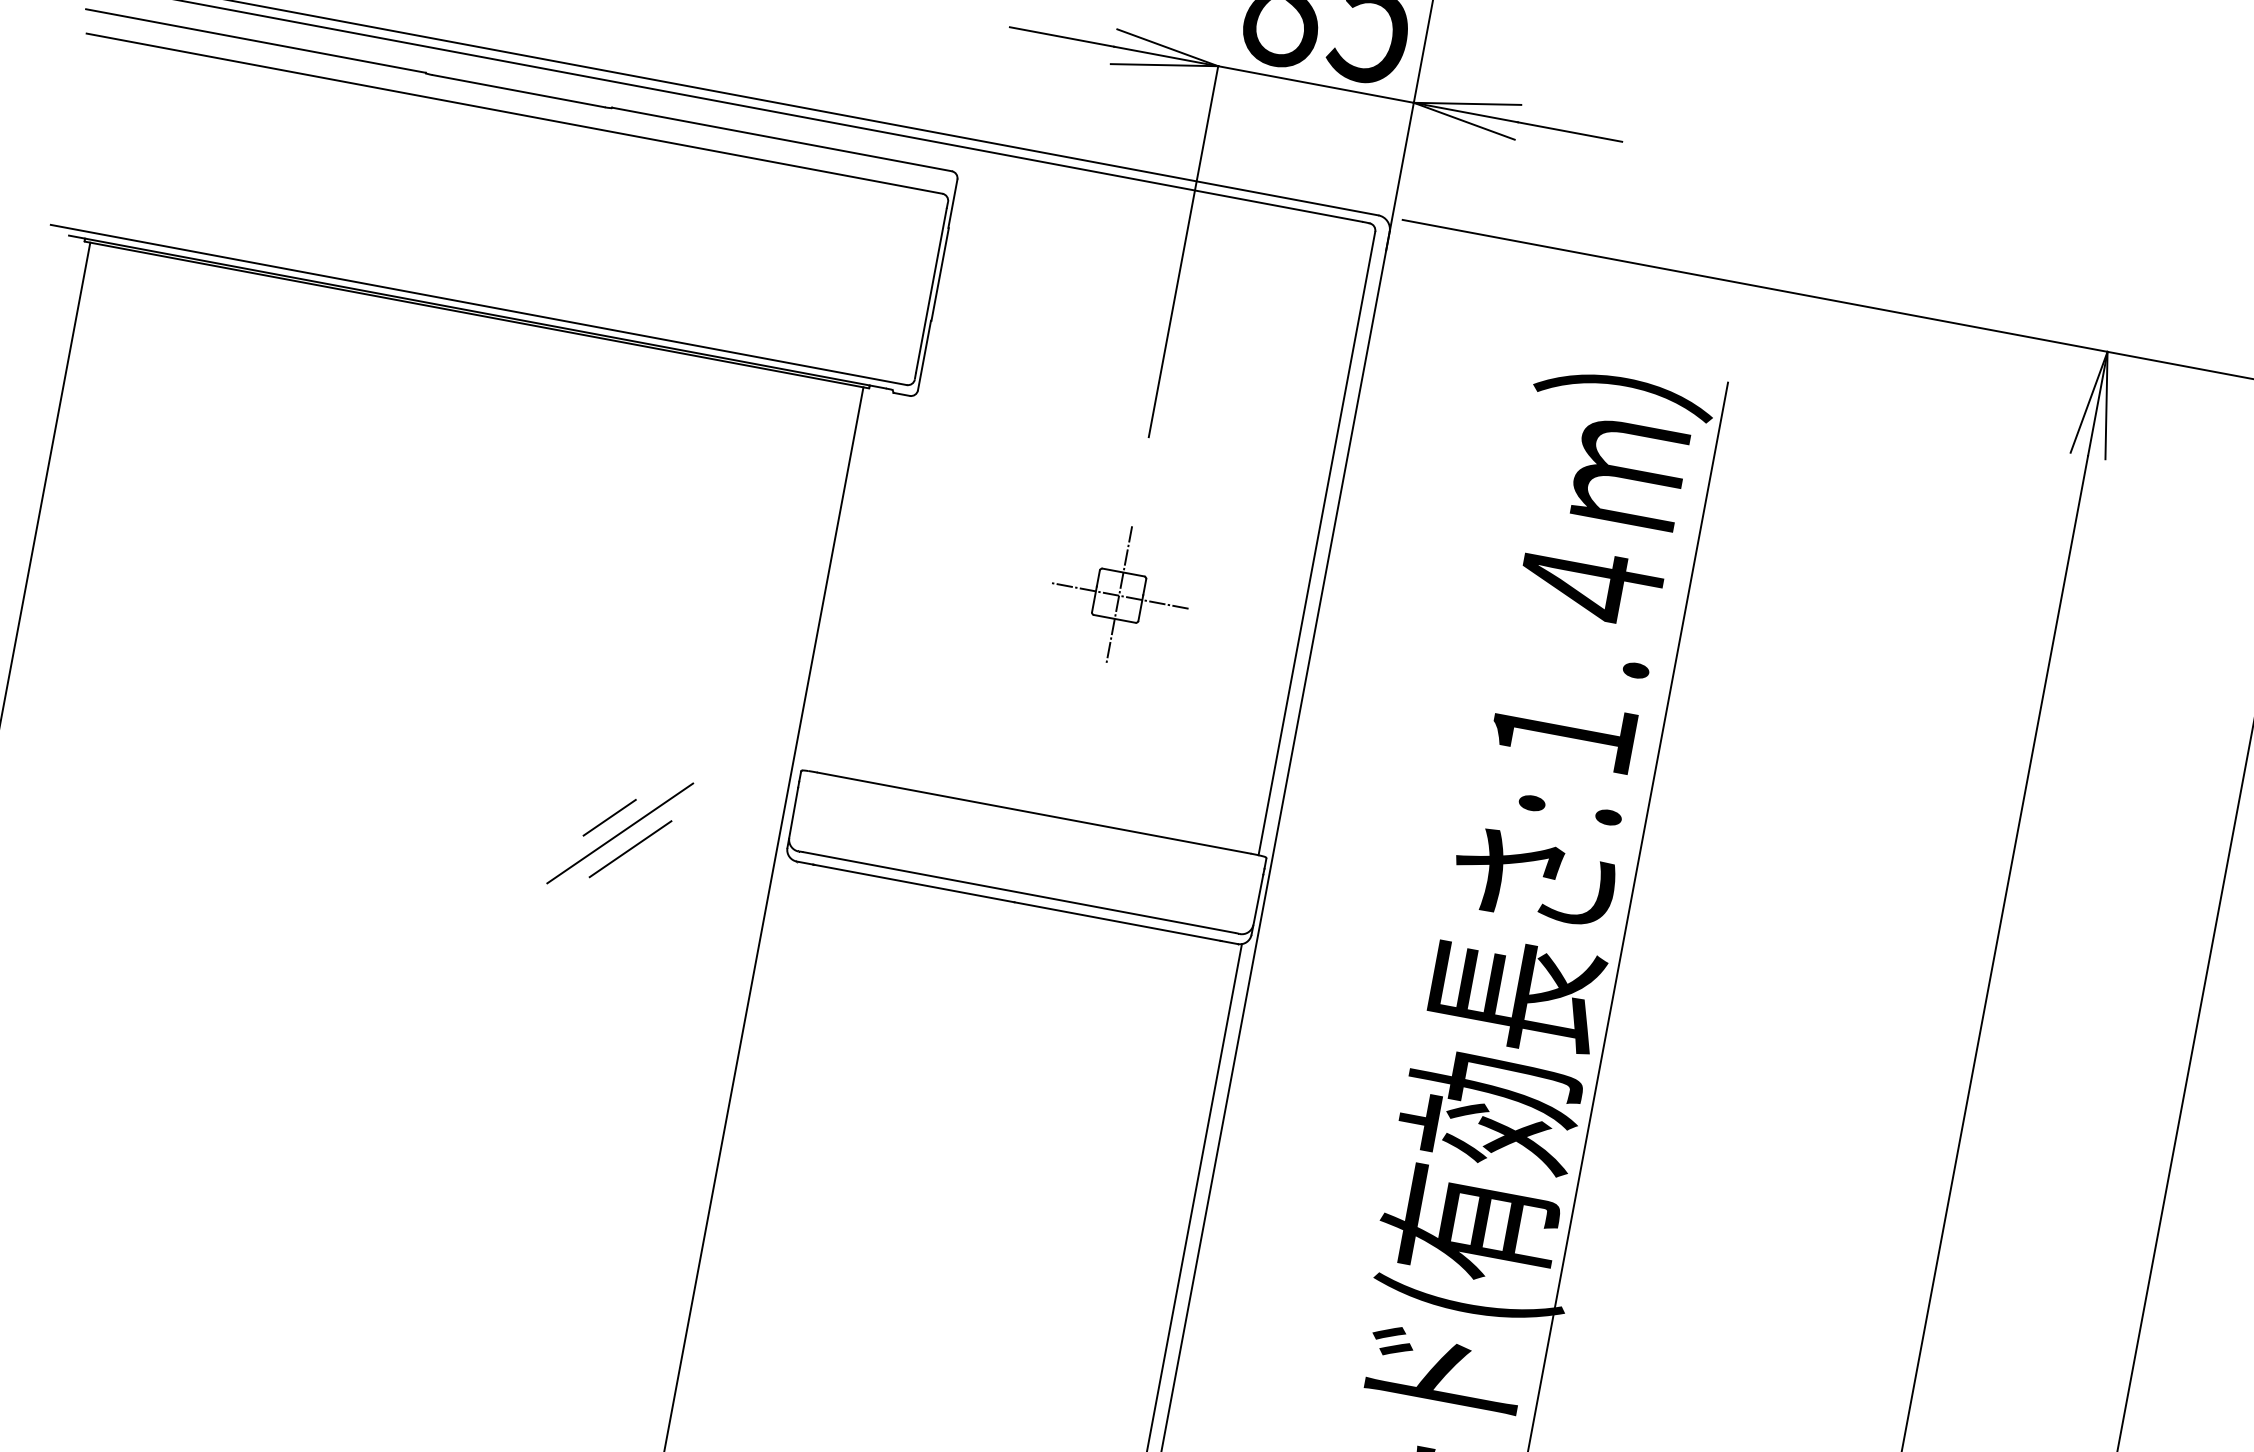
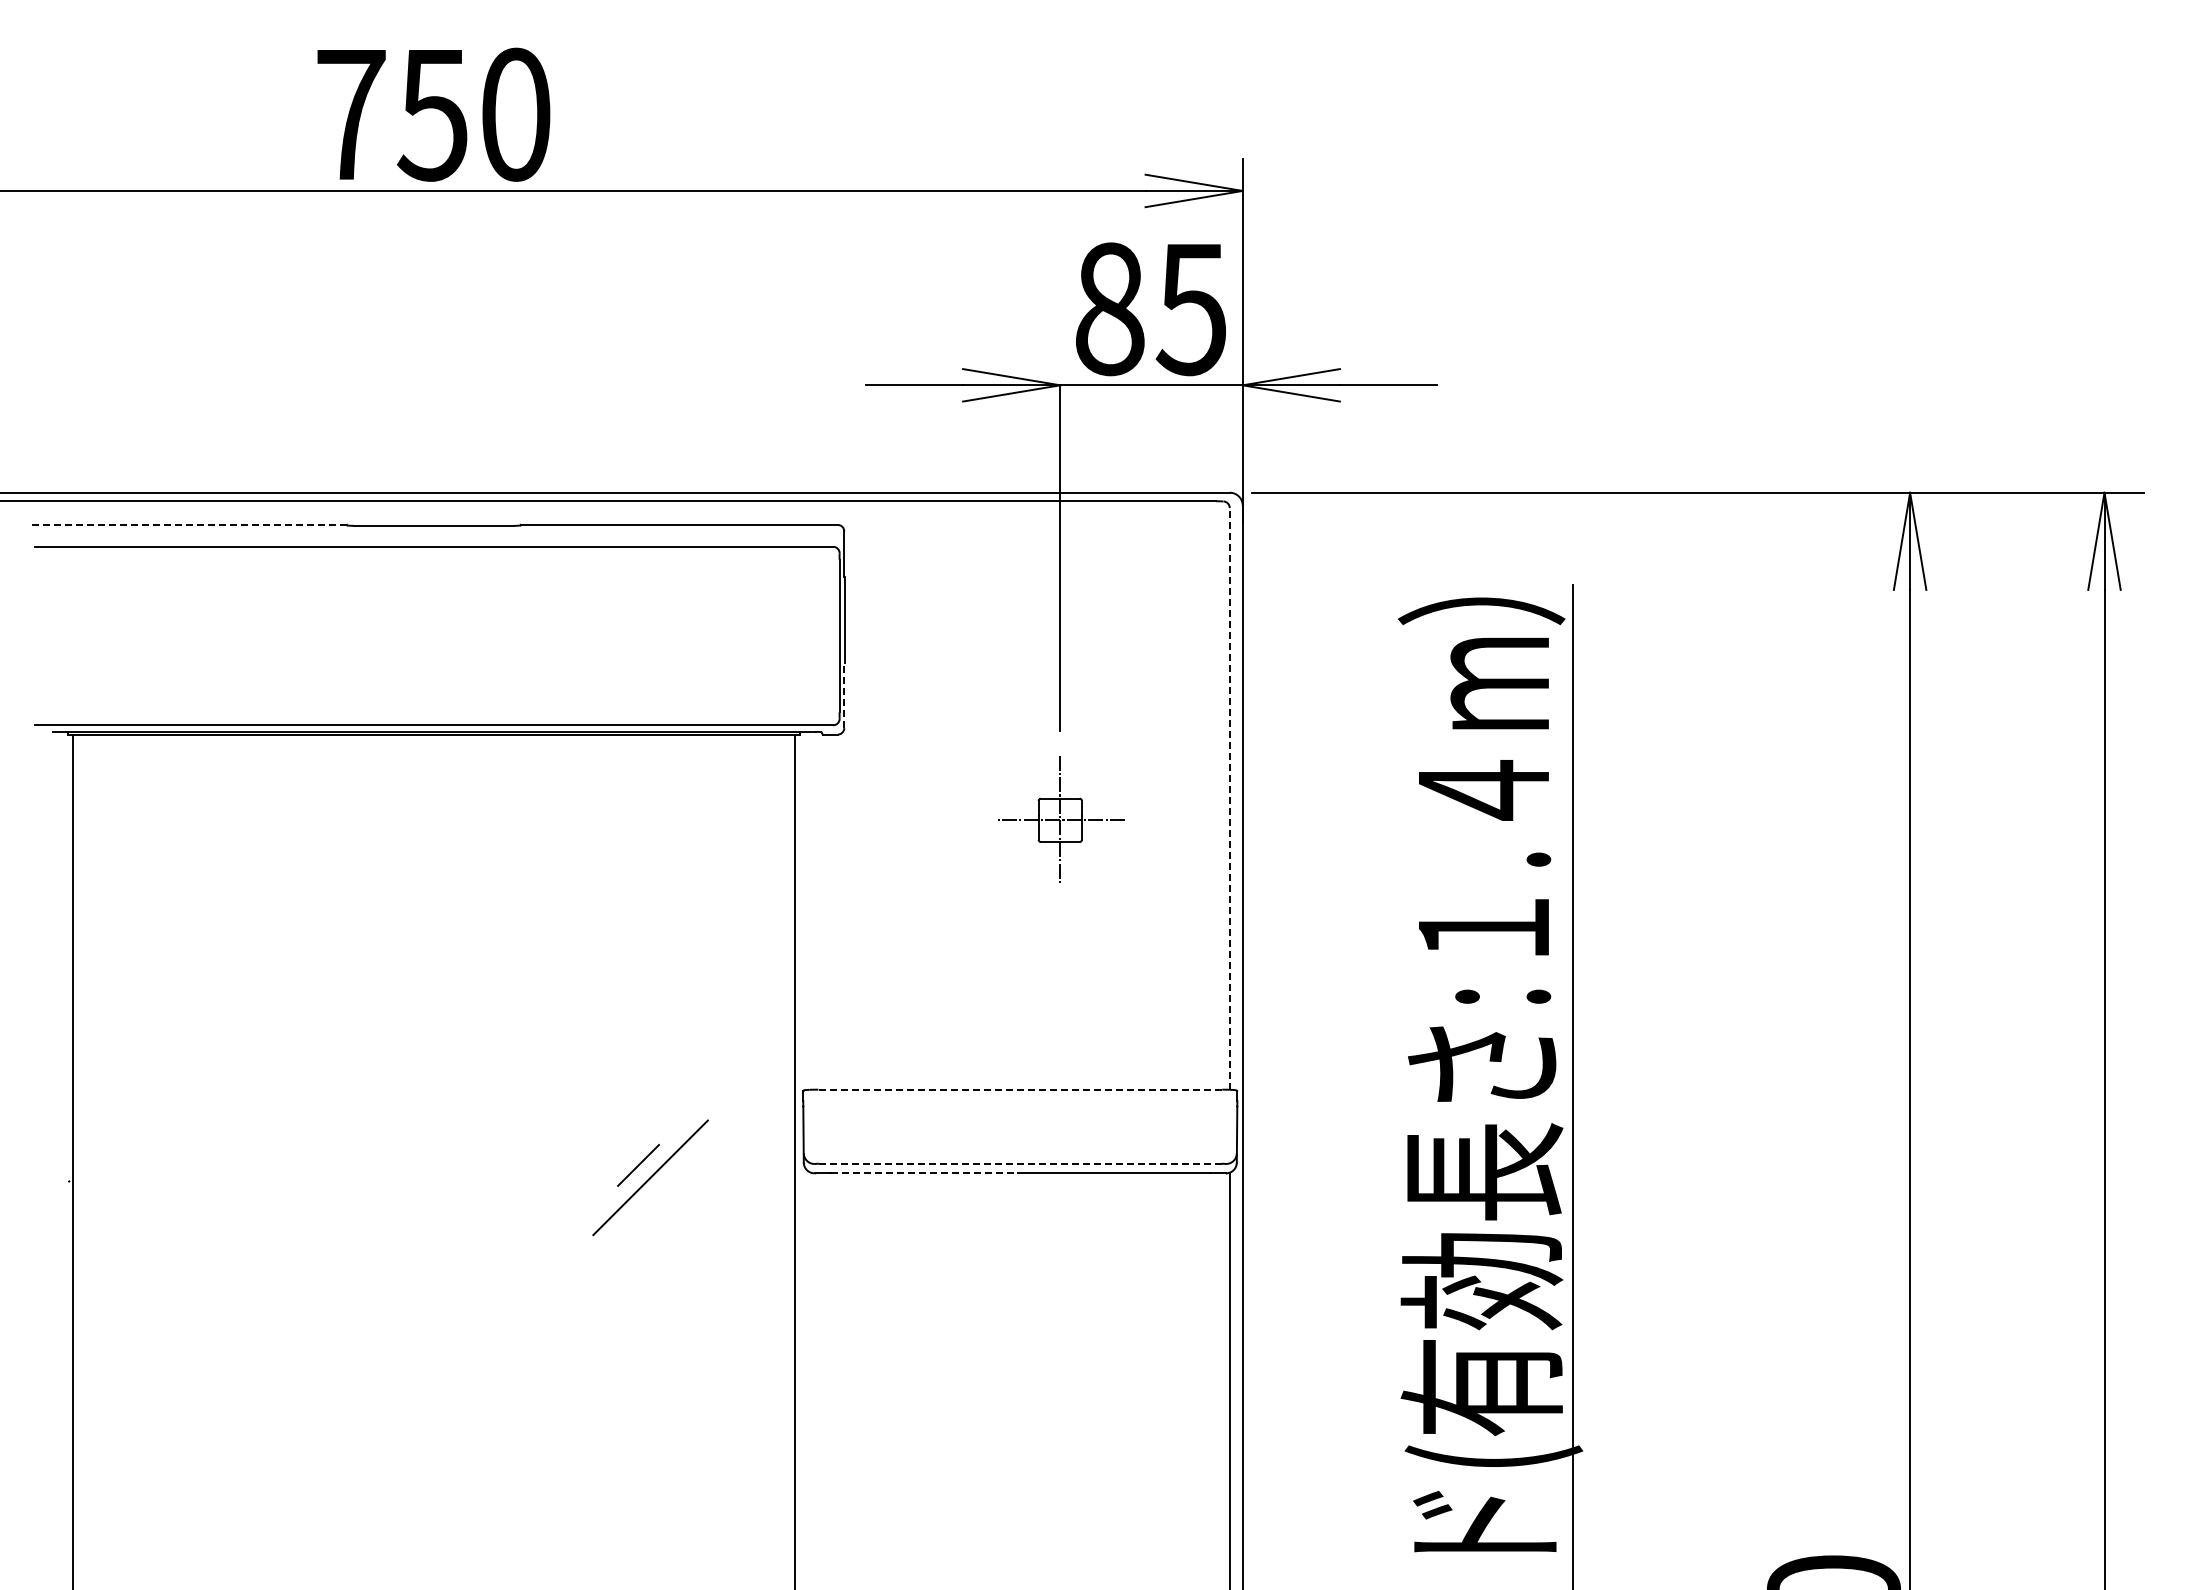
line: (255, 40) -> (188, 524), solid -> dashed
line: (924, 355) -> (844, 695), solid -> dashed
line: (1316, 543) -> (1229, 798), solid -> dashed
part: (1120, 595) -> (1061, 819), moved
line: (1034, 812) -> (1020, 1089), solid -> dashed
line: (630, 849) -> (662, 1190), removed
line: (914, 883) -> (924, 1173), solid -> dashed
line: (1018, 892) -> (1019, 1163), solid -> dashed

